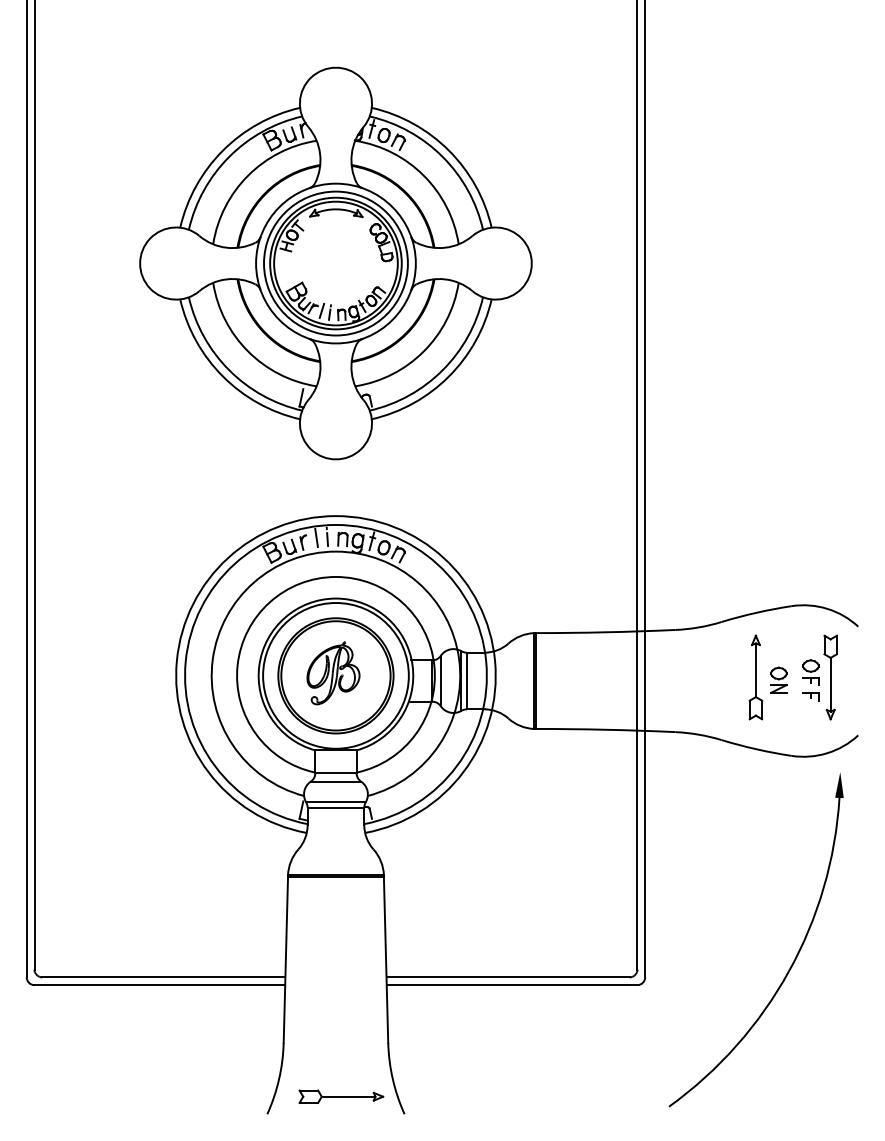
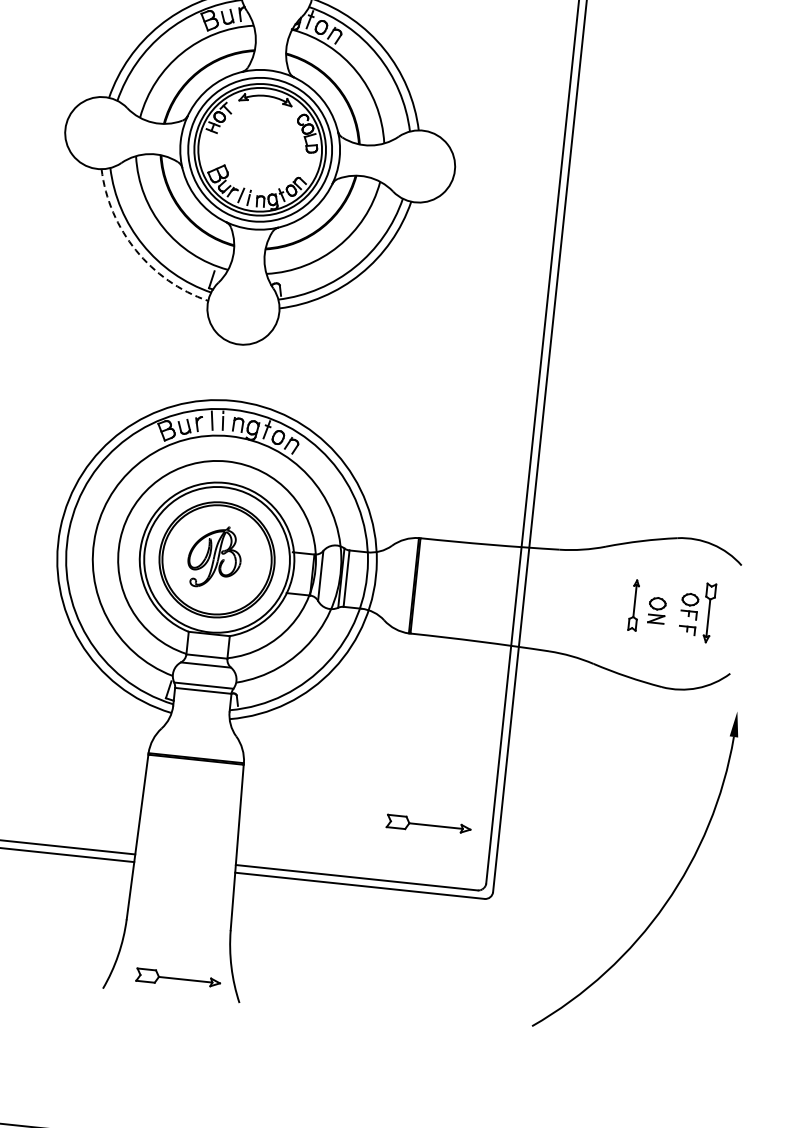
arc: (222, 376) -> (135, 250), solid -> dashed
part: (755, 677) -> (634, 605), size x0.6
part: (830, 677) -> (708, 613), size x0.7
part: (574, 917) -> (429, 825), added
part: (793, 960) -> (671, 893), moved

